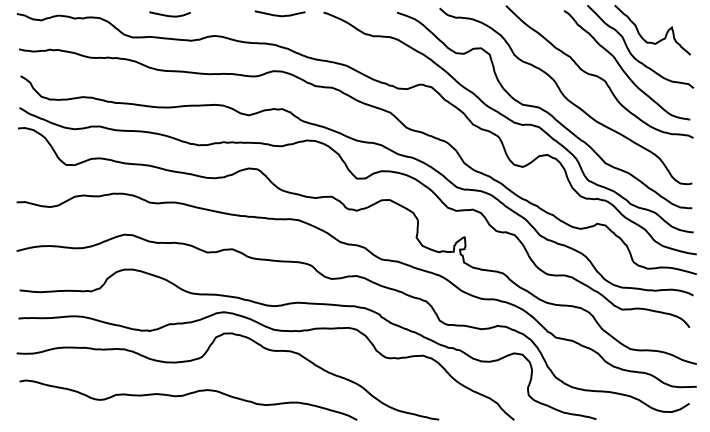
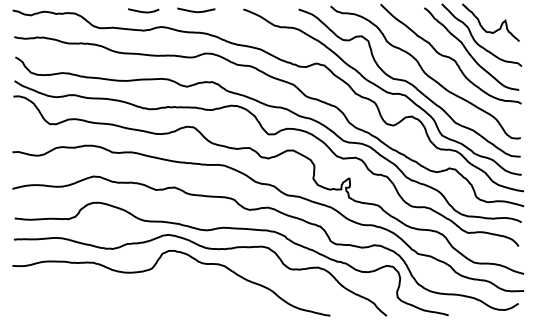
curve: (169, 15) -> (143, 11), moved
curve: (279, 15) -> (195, 11), moved
curve: (187, 395) -> (140, 297), removed

